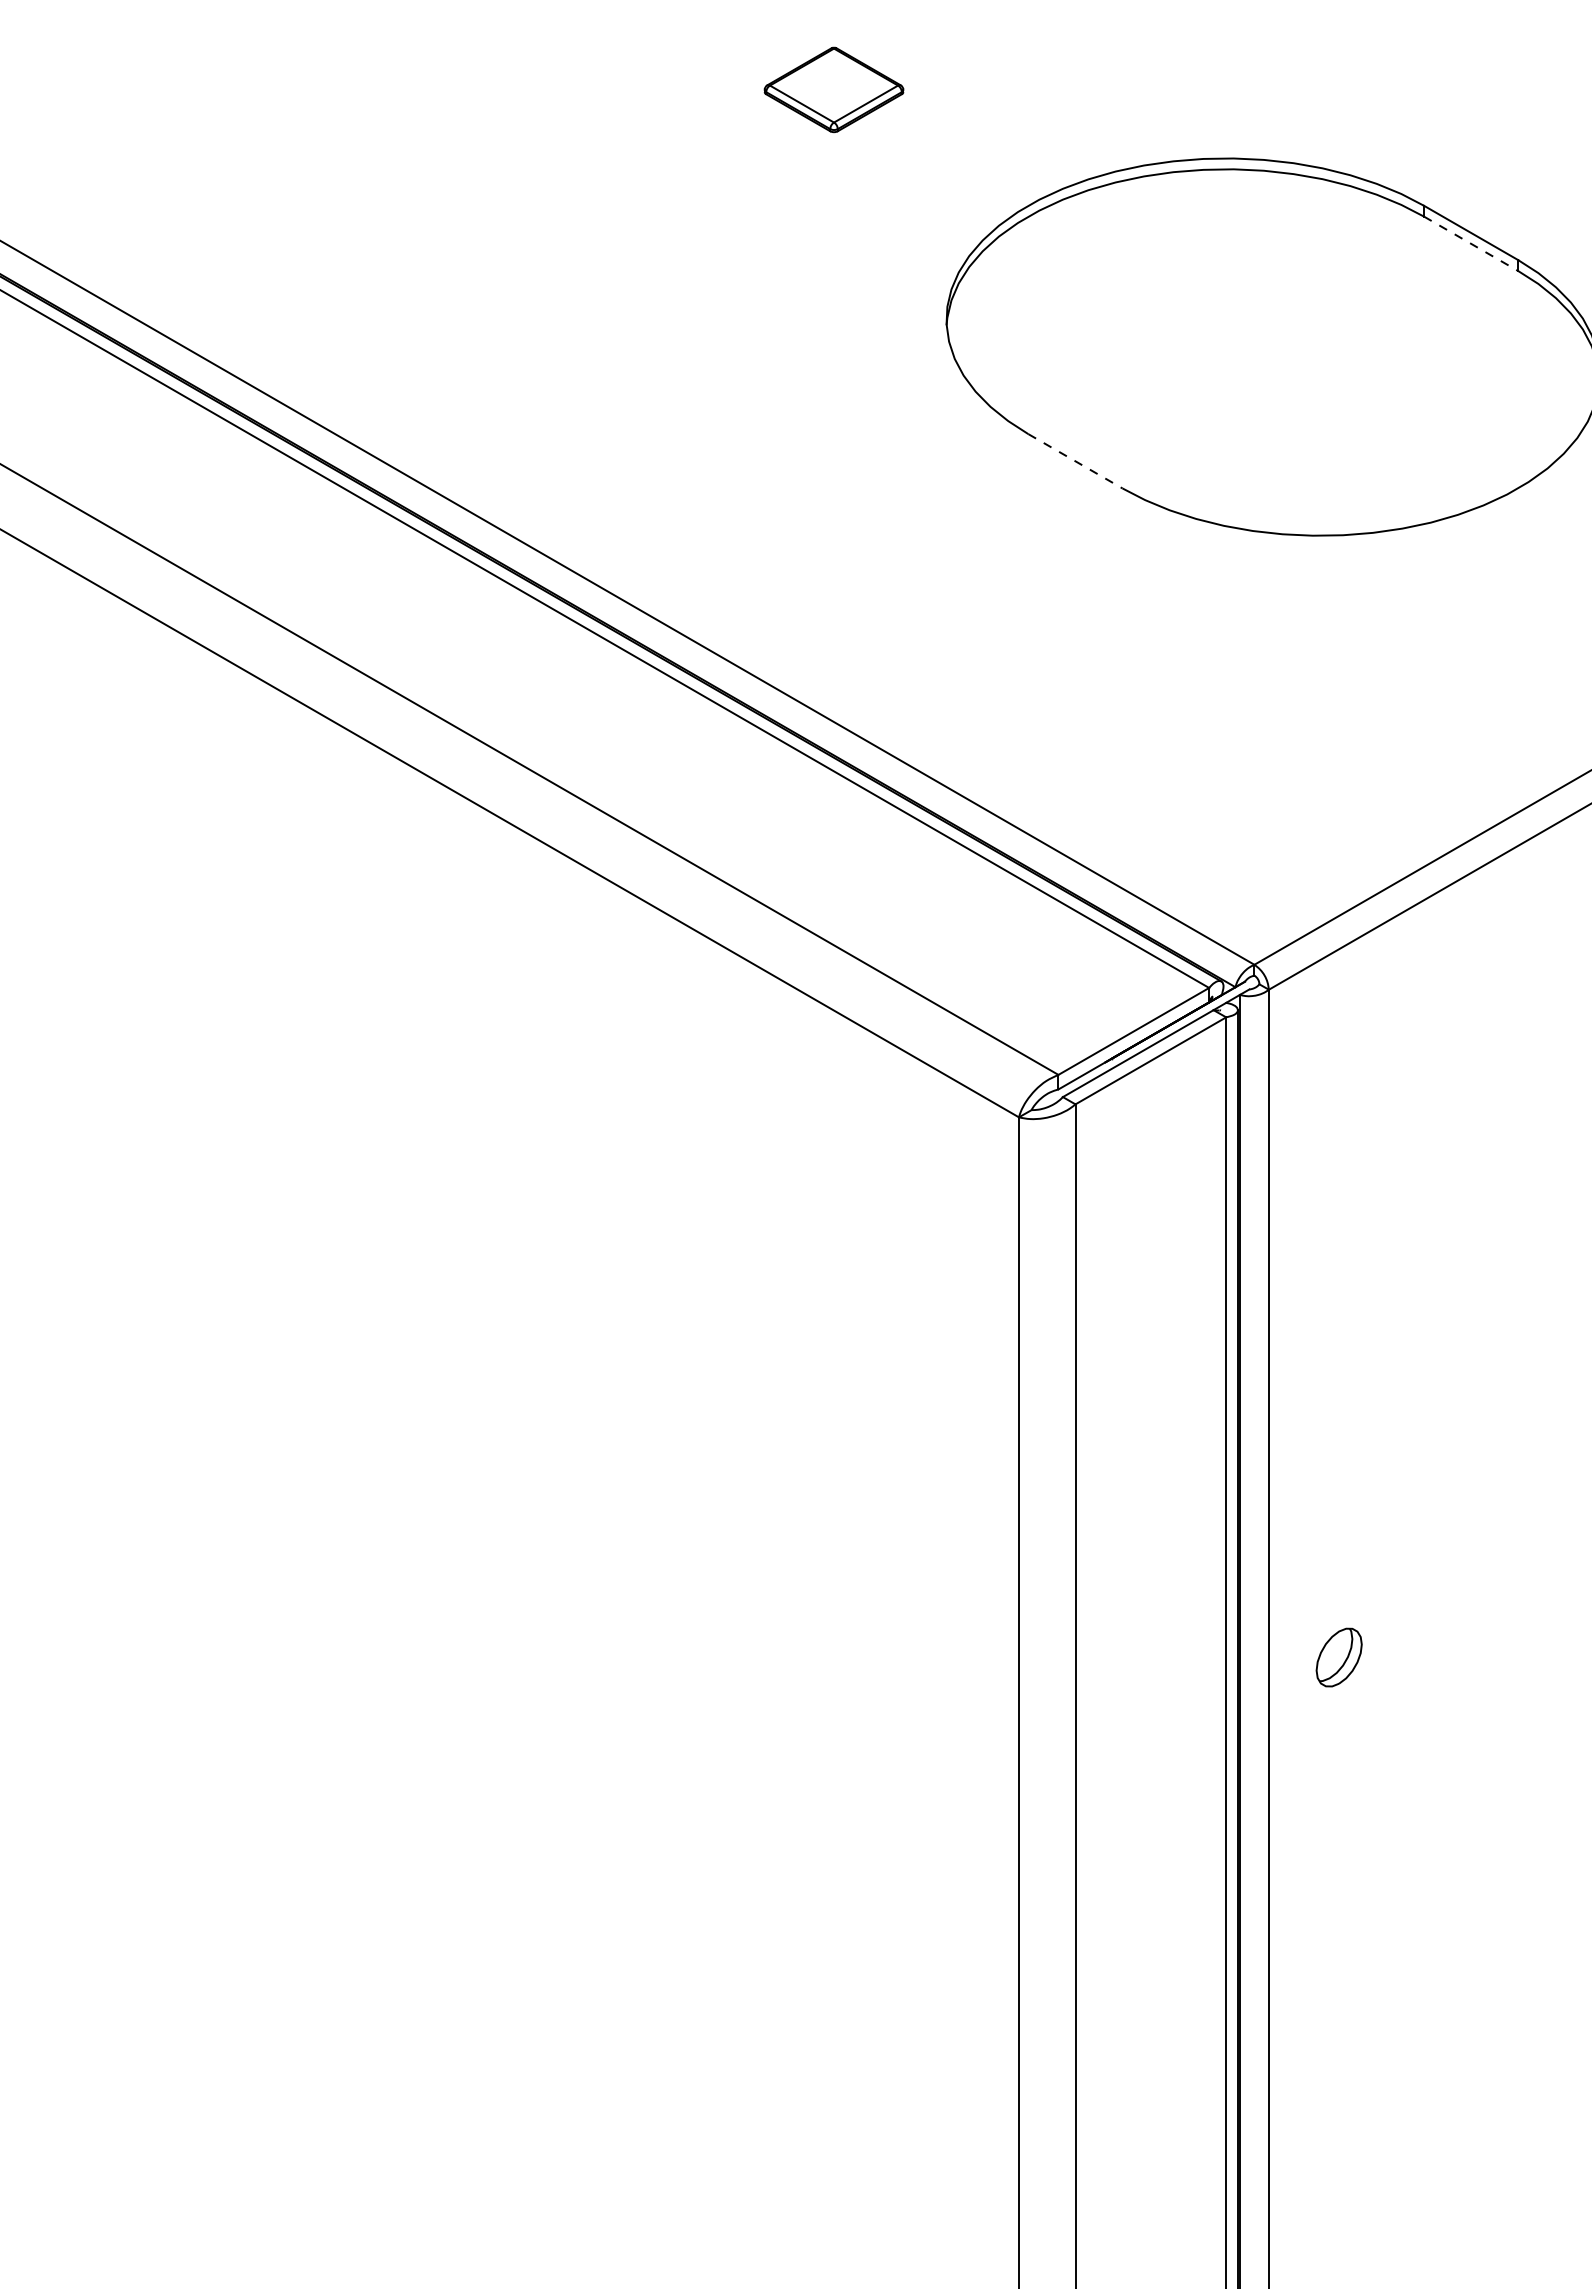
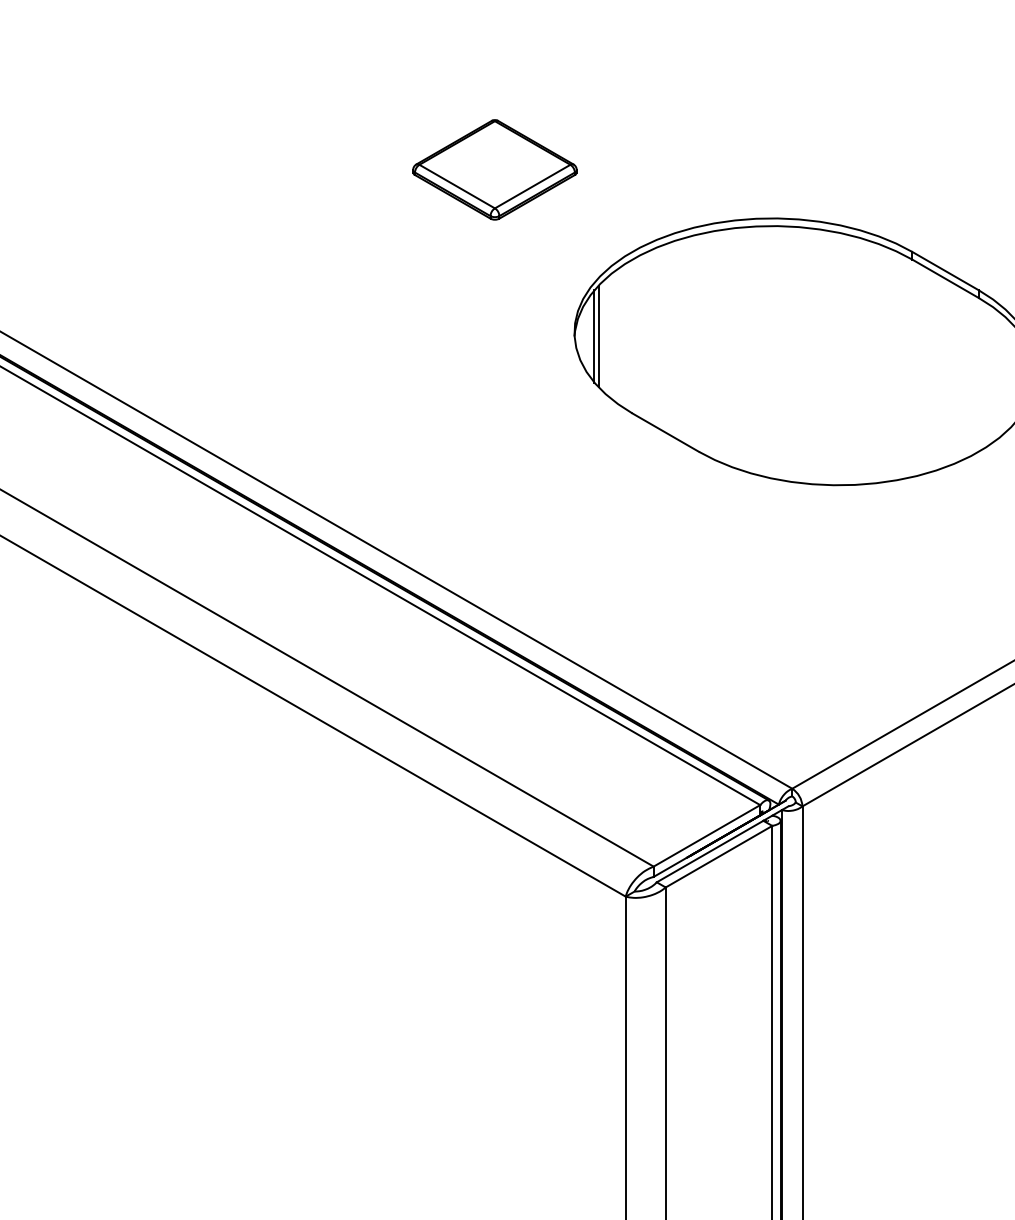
part: (833, 89) -> (494, 169), size x1.67
line: (1471, 244) -> (945, 279), dashed -> solid
line: (974, 325) -> (594, 336), added
line: (980, 325) -> (598, 336), added
line: (1075, 461) -> (665, 432), dashed -> solid

